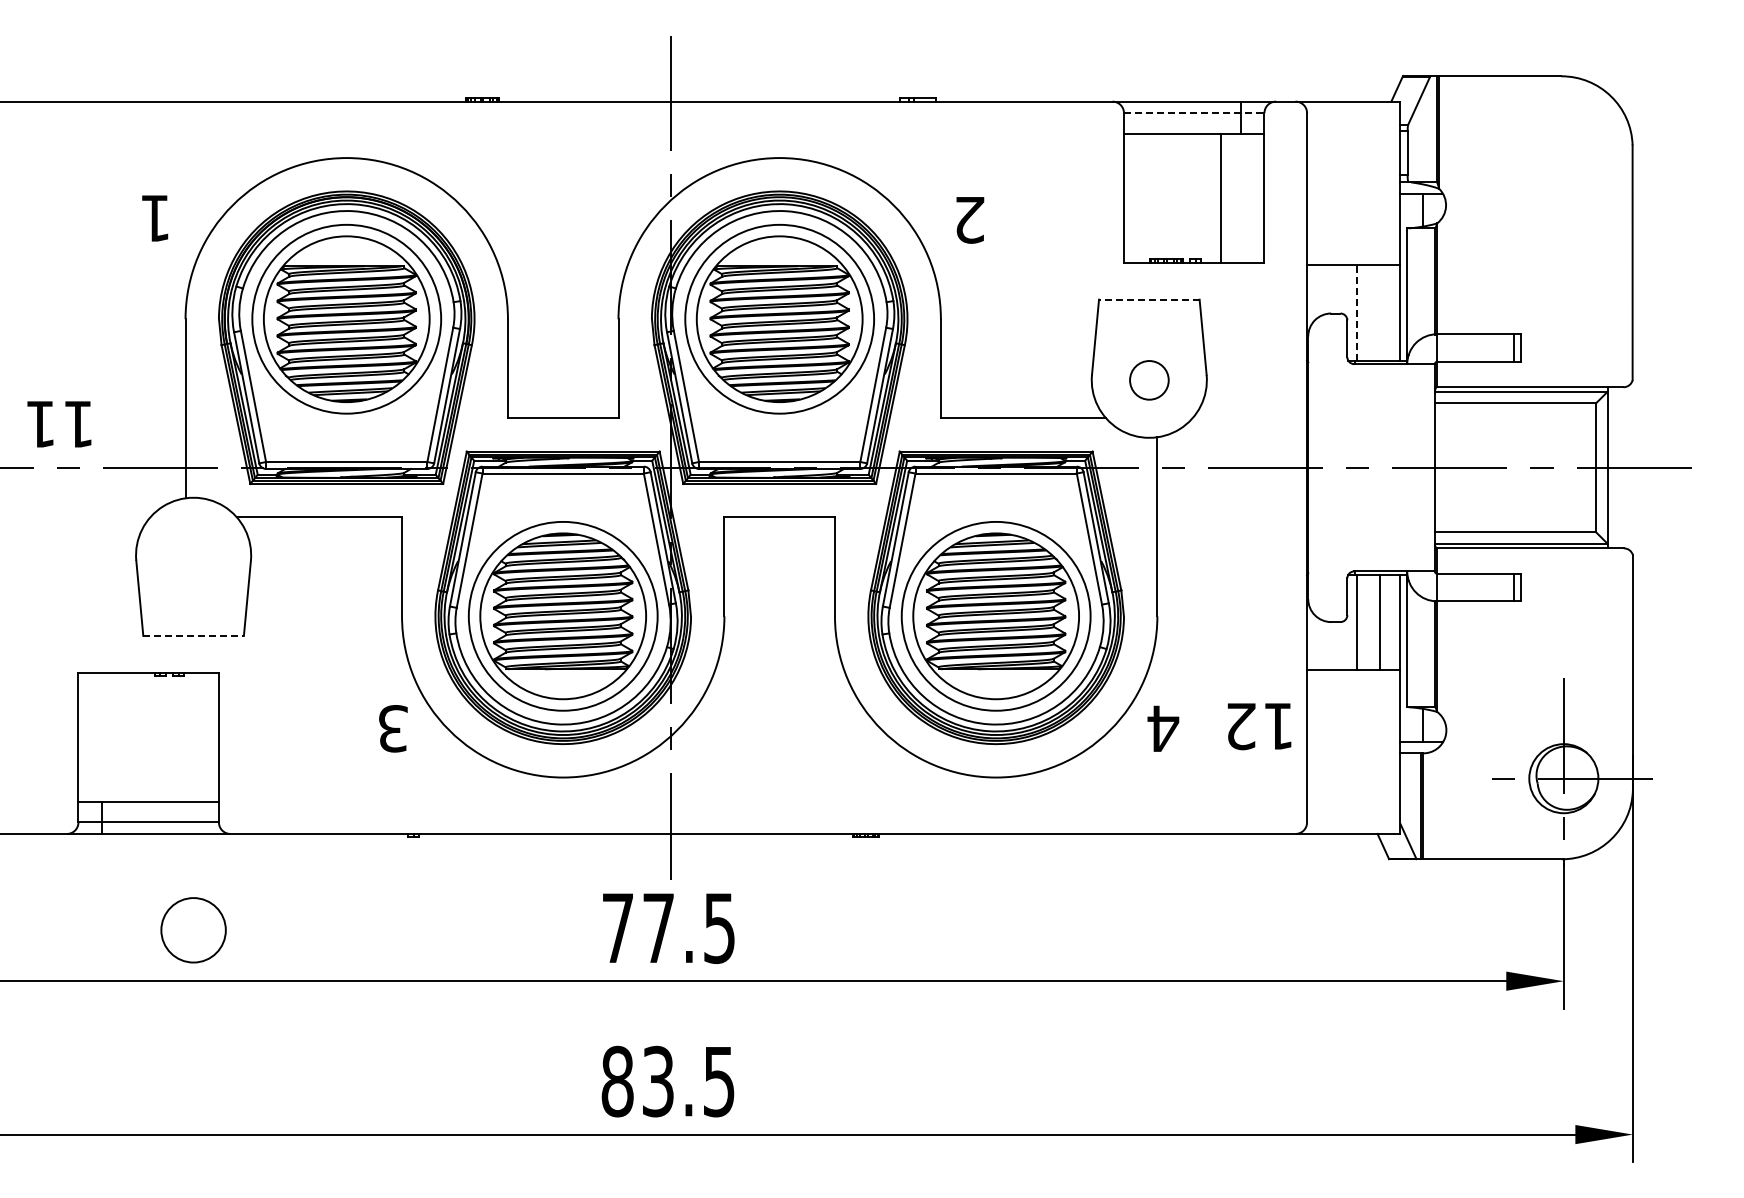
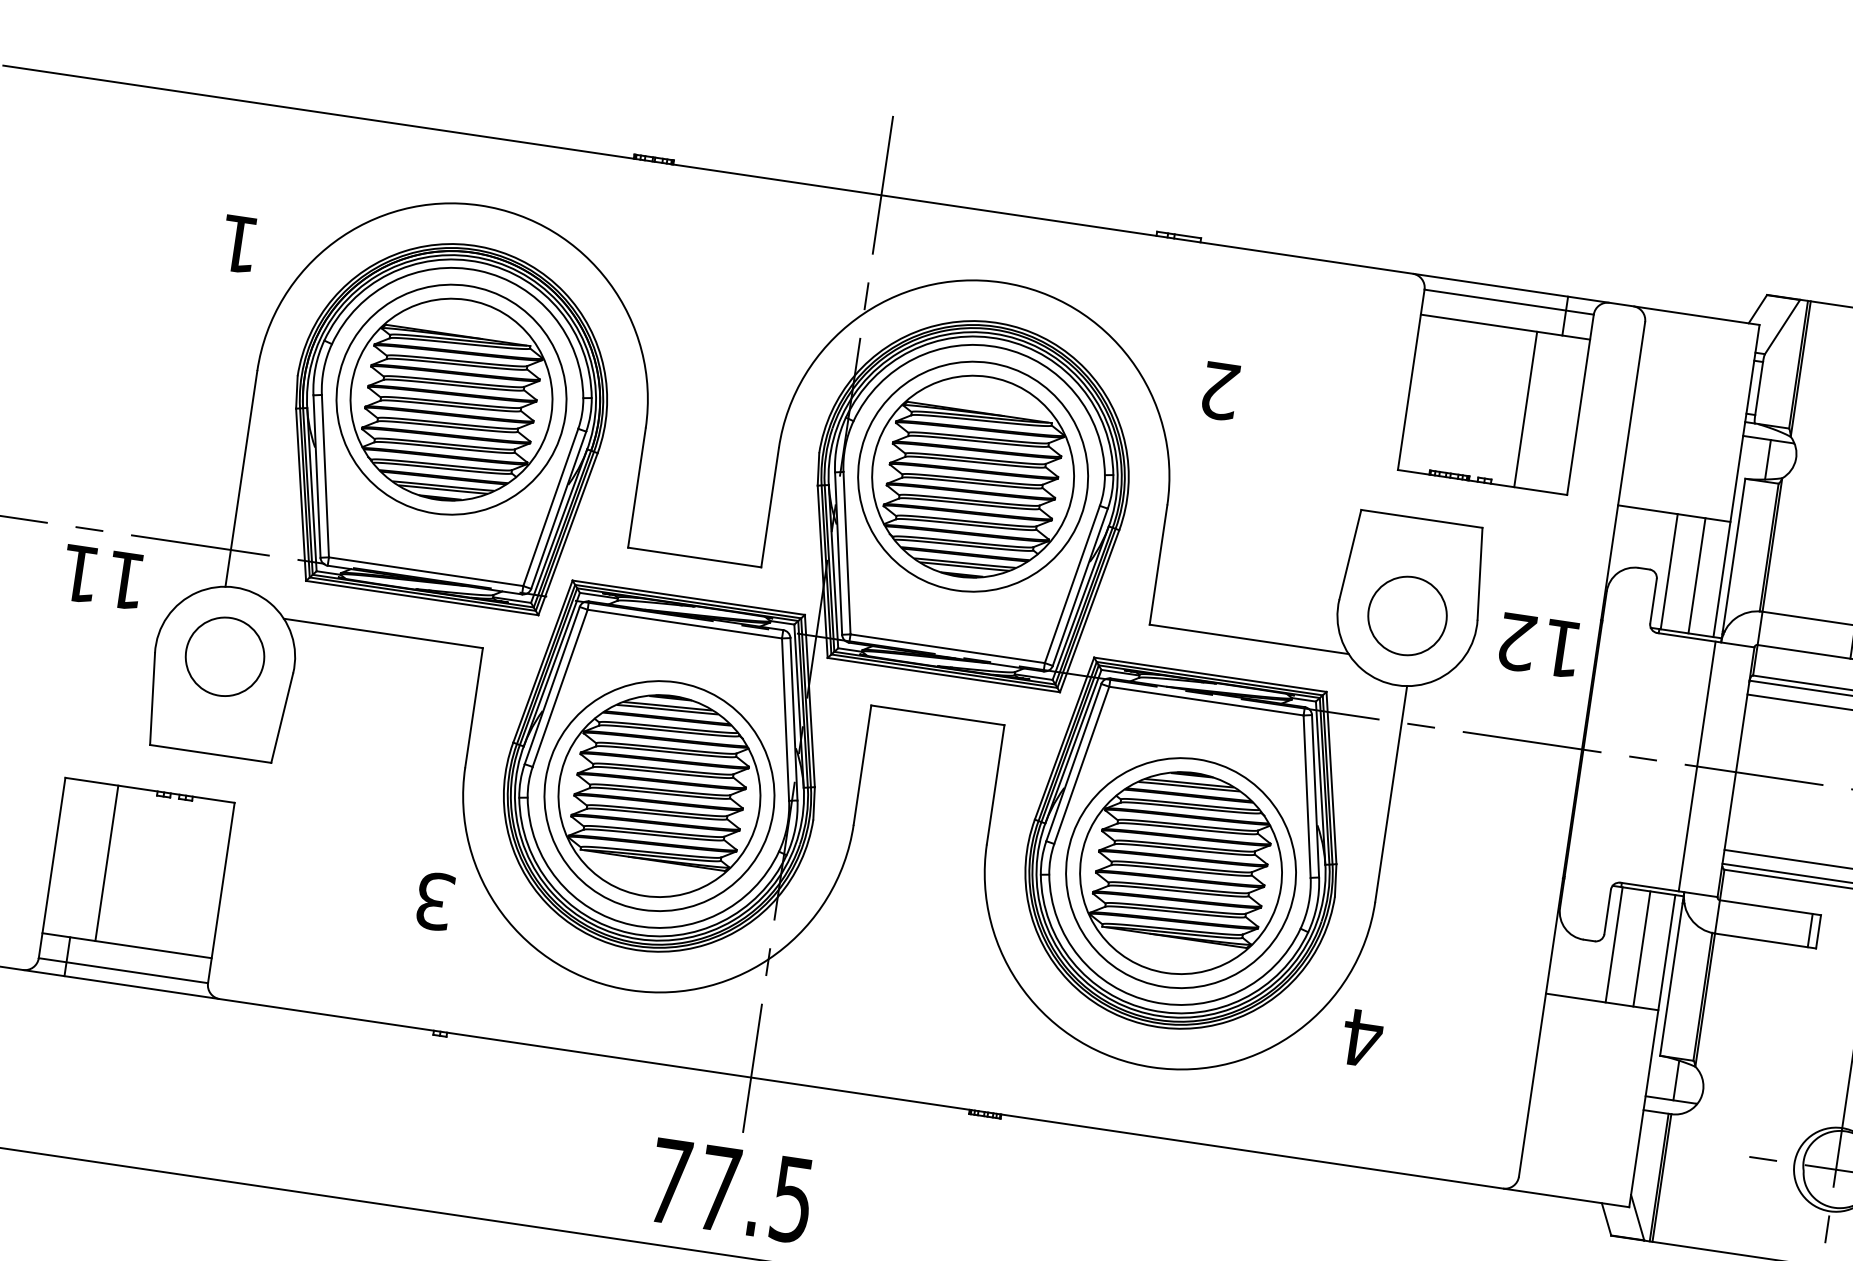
line: (1194, 113) -> (1509, 302), dashed -> solid
line: (1148, 299) -> (1420, 518), dashed -> solid
line: (1356, 312) -> (1669, 571), dashed -> solid
line: (1379, 312) -> (1696, 575), added
circle: (1149, 380) -> (1407, 616), size x1.67
text: (59, 424) -> (102, 577), moved
line: (1402, 467) -> (1697, 766), added
line: (194, 635) -> (211, 753), dashed -> solid
text: (1259, 726) -> (1538, 645), moved
line: (122, 736) -> (107, 862), added
circle: (193, 930) -> (224, 657), moved

